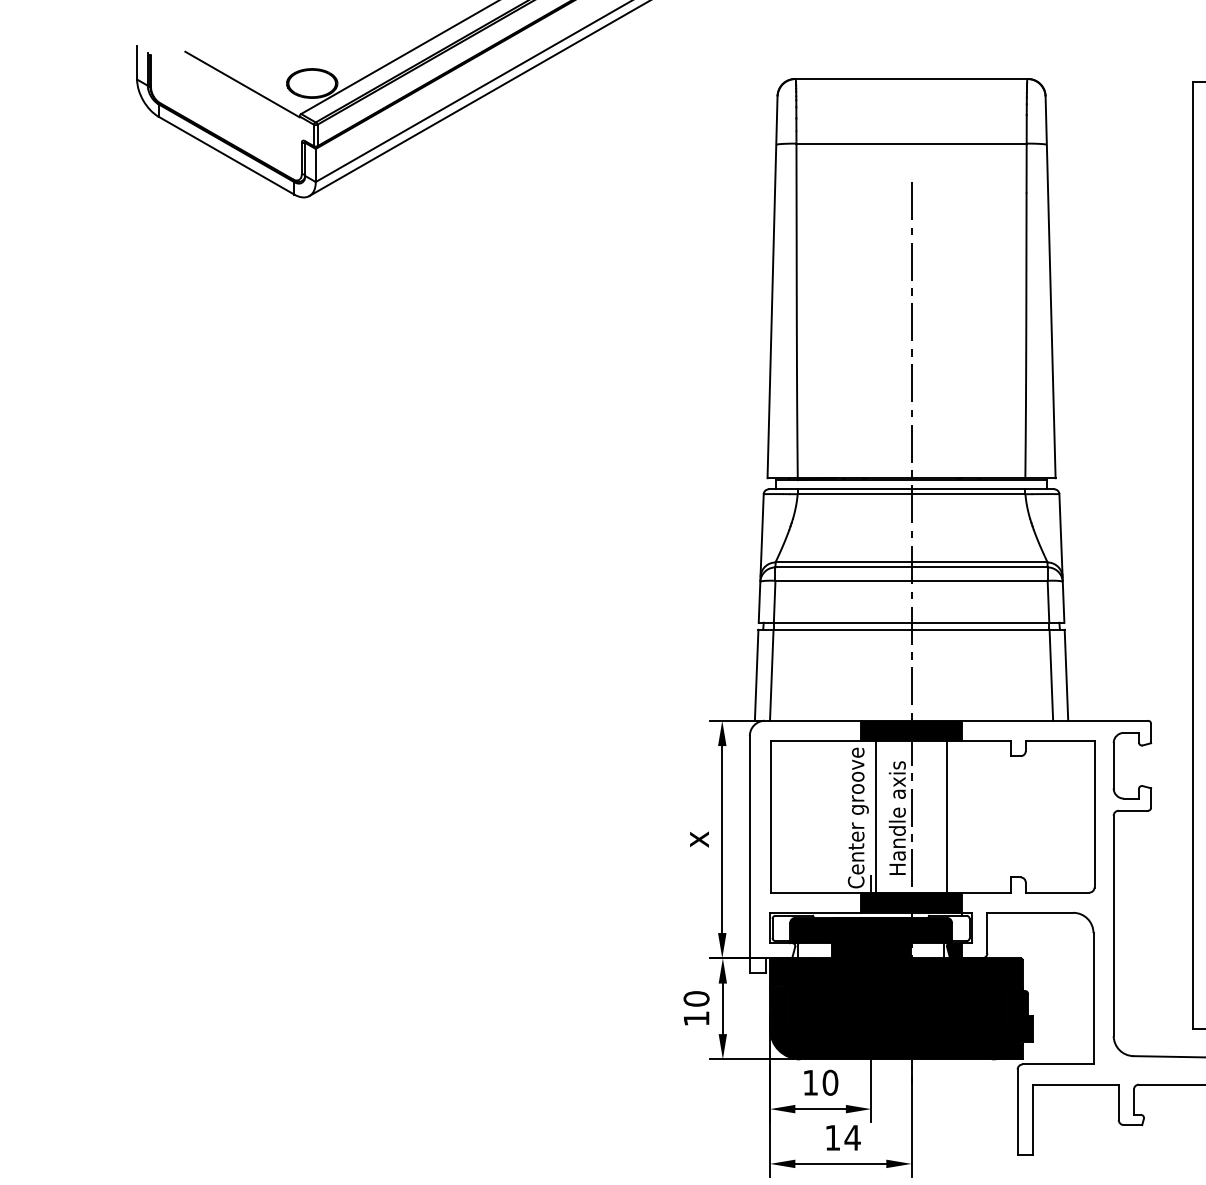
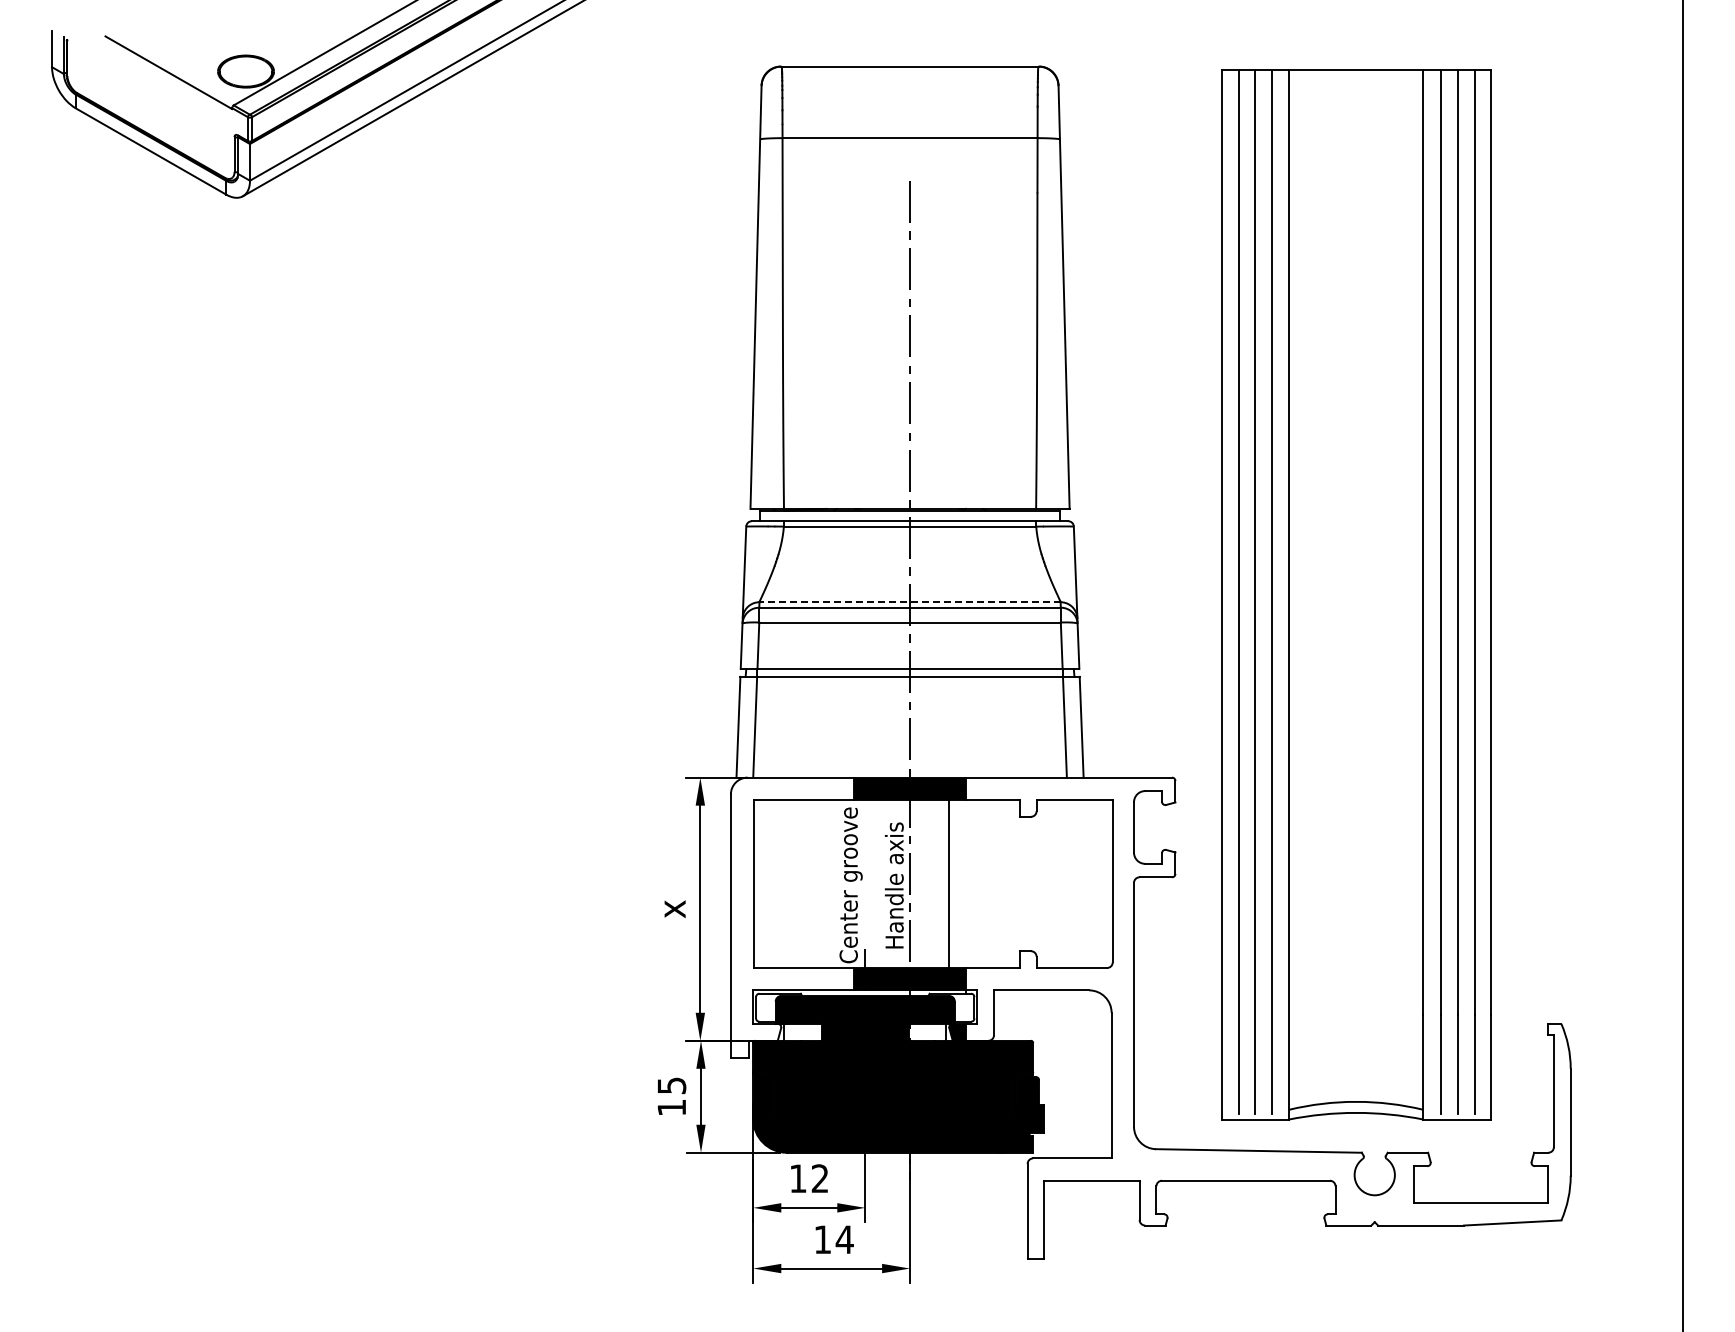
line: (911, 562) -> (910, 602), solid -> dashed
line: (875, 816) -> (870, 883), removed
text: (696, 998) -> (671, 1085), 10 -> 15
text: (829, 1082) -> (819, 1178), 10 -> 12

